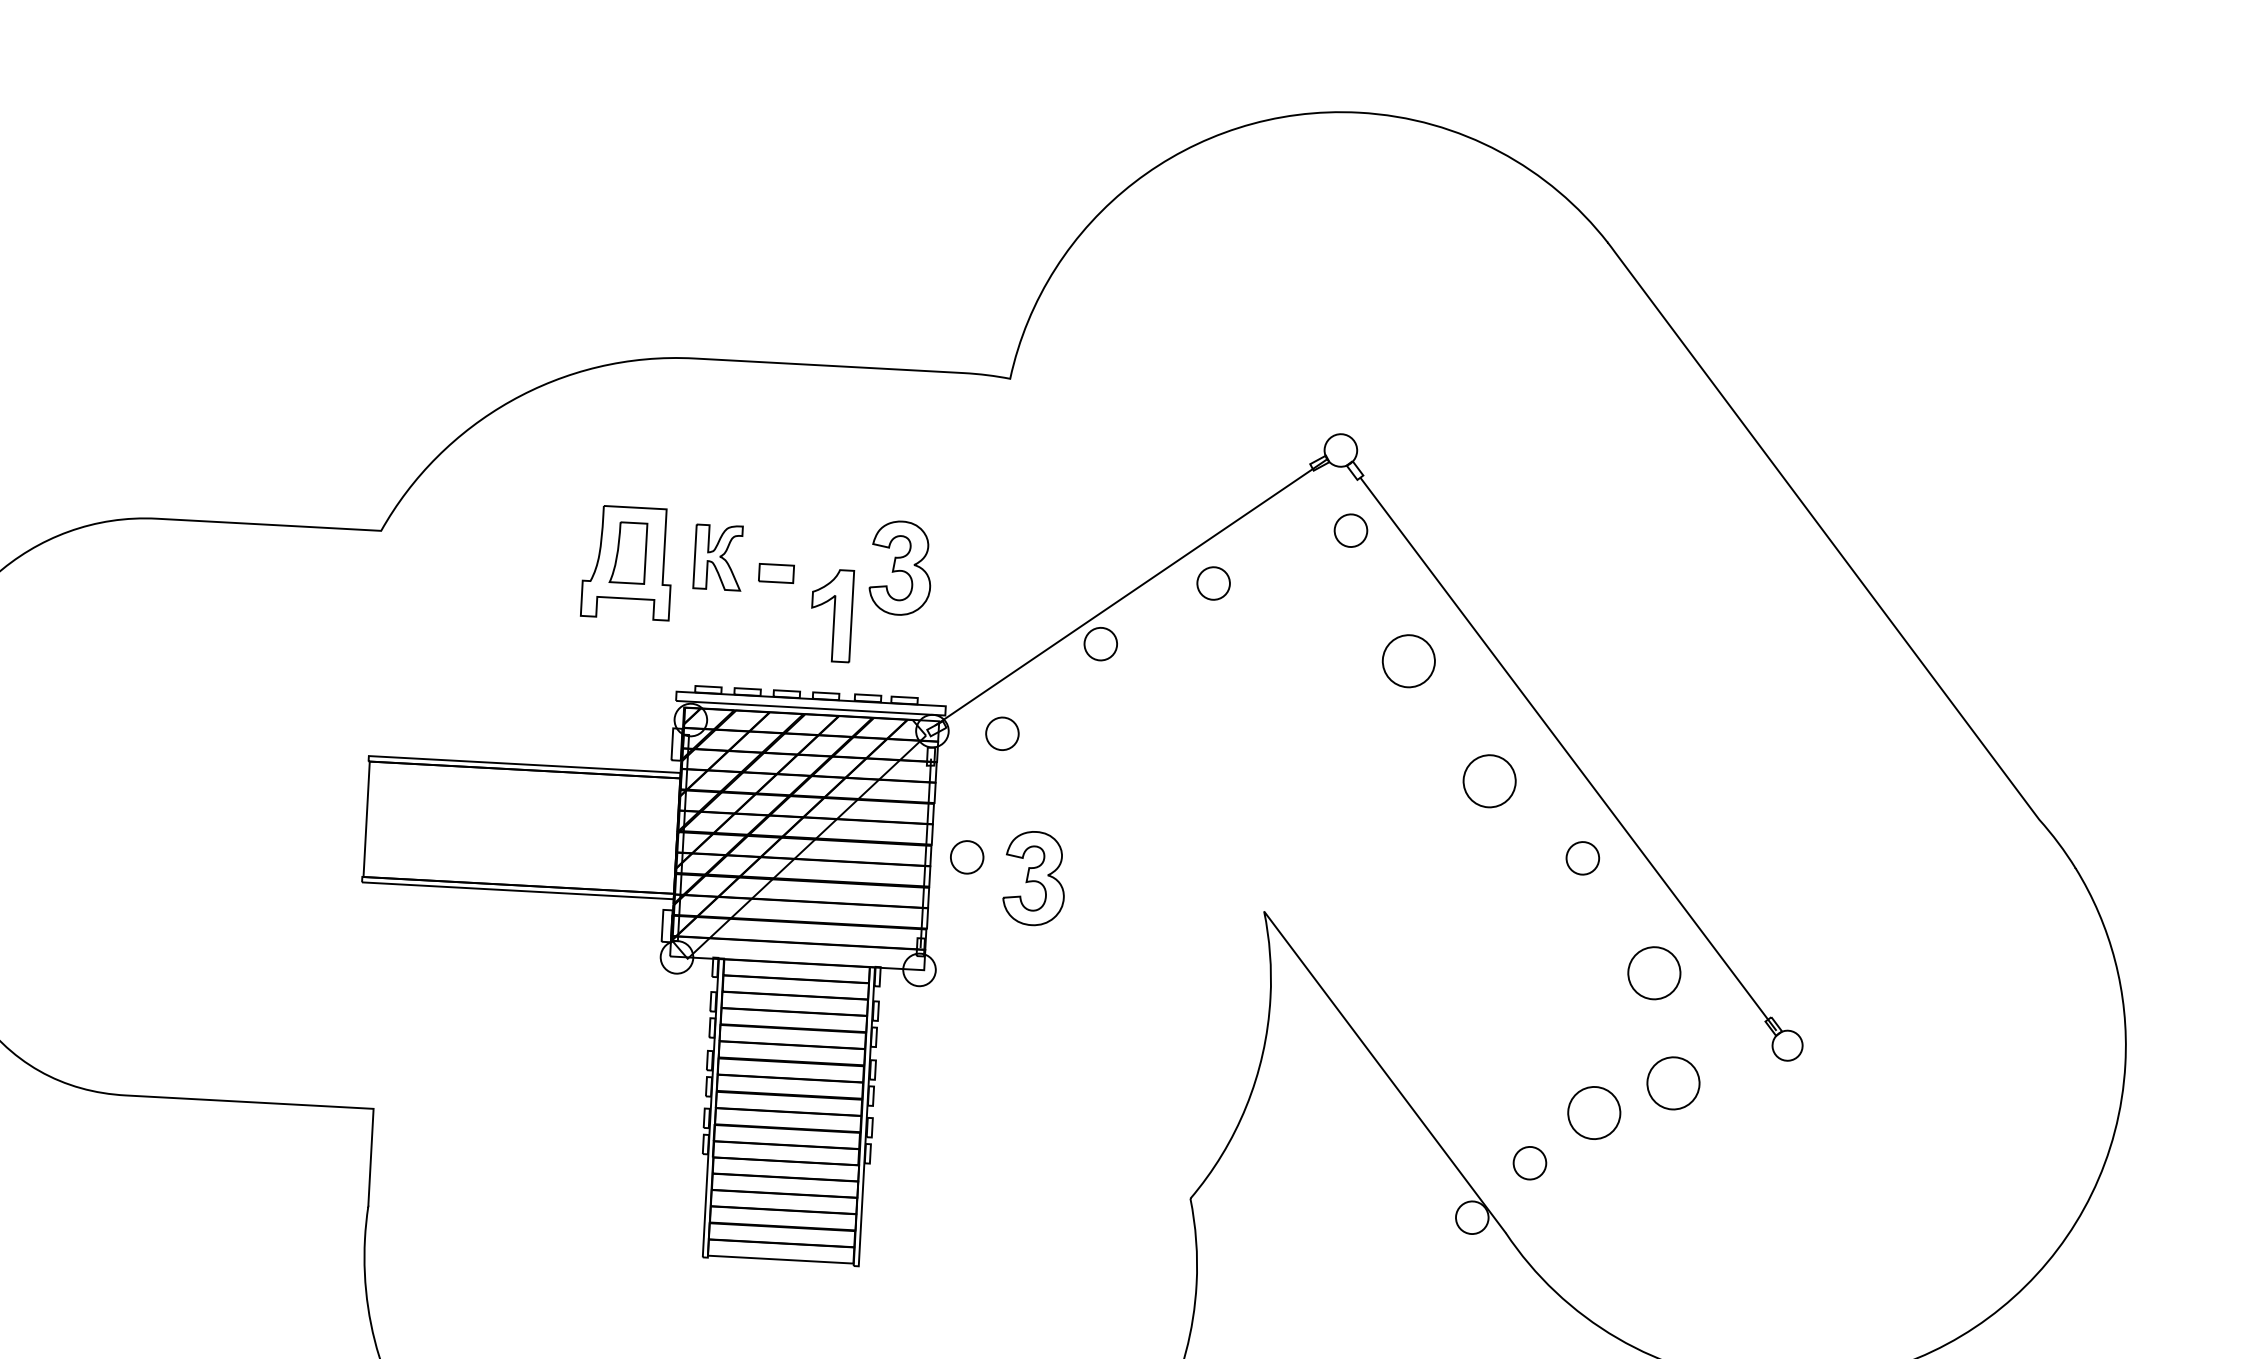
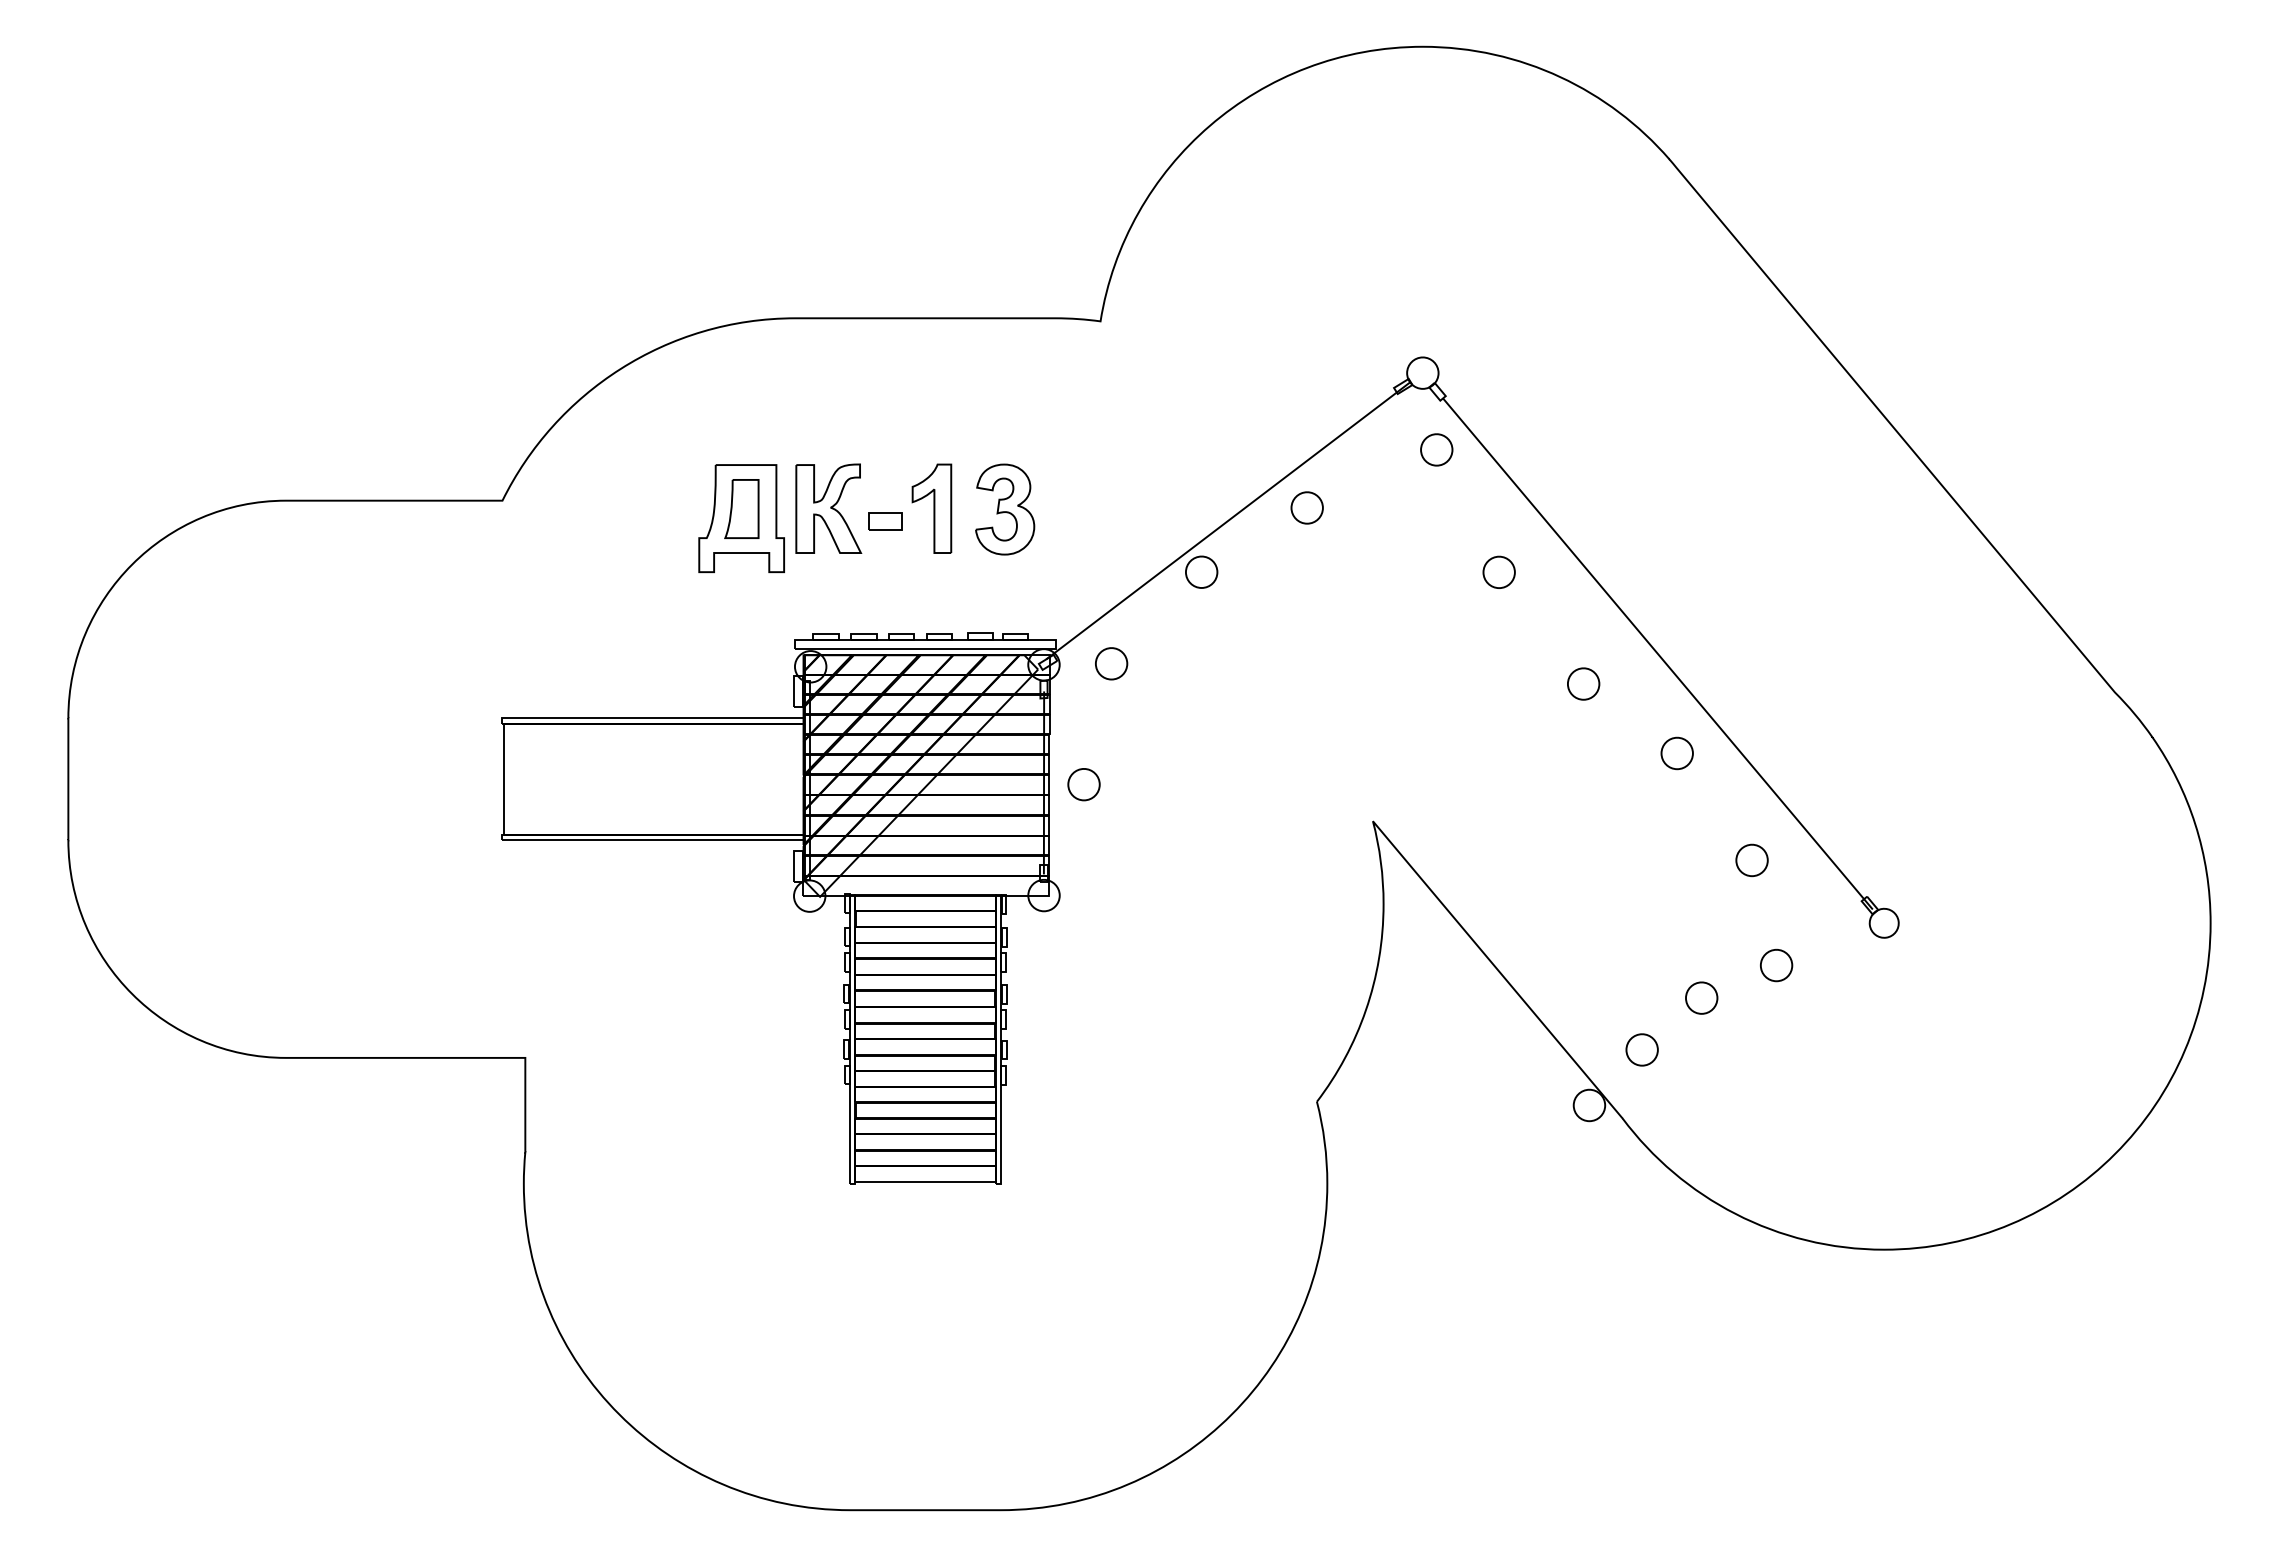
part: (718, 557) -> (828, 508), size x1.43
part: (831, 615) -> (931, 508), moved
part: (1408, 659) -> (1498, 571), size x0.62
part: (1489, 780) -> (1583, 683), size x0.62
part: (1035, 878) -> (1150, 801), removed
part: (1653, 973) -> (1751, 860), size x0.62
part: (1673, 1083) -> (1776, 965), size x0.62
part: (1594, 1112) -> (1701, 997), size x0.62

